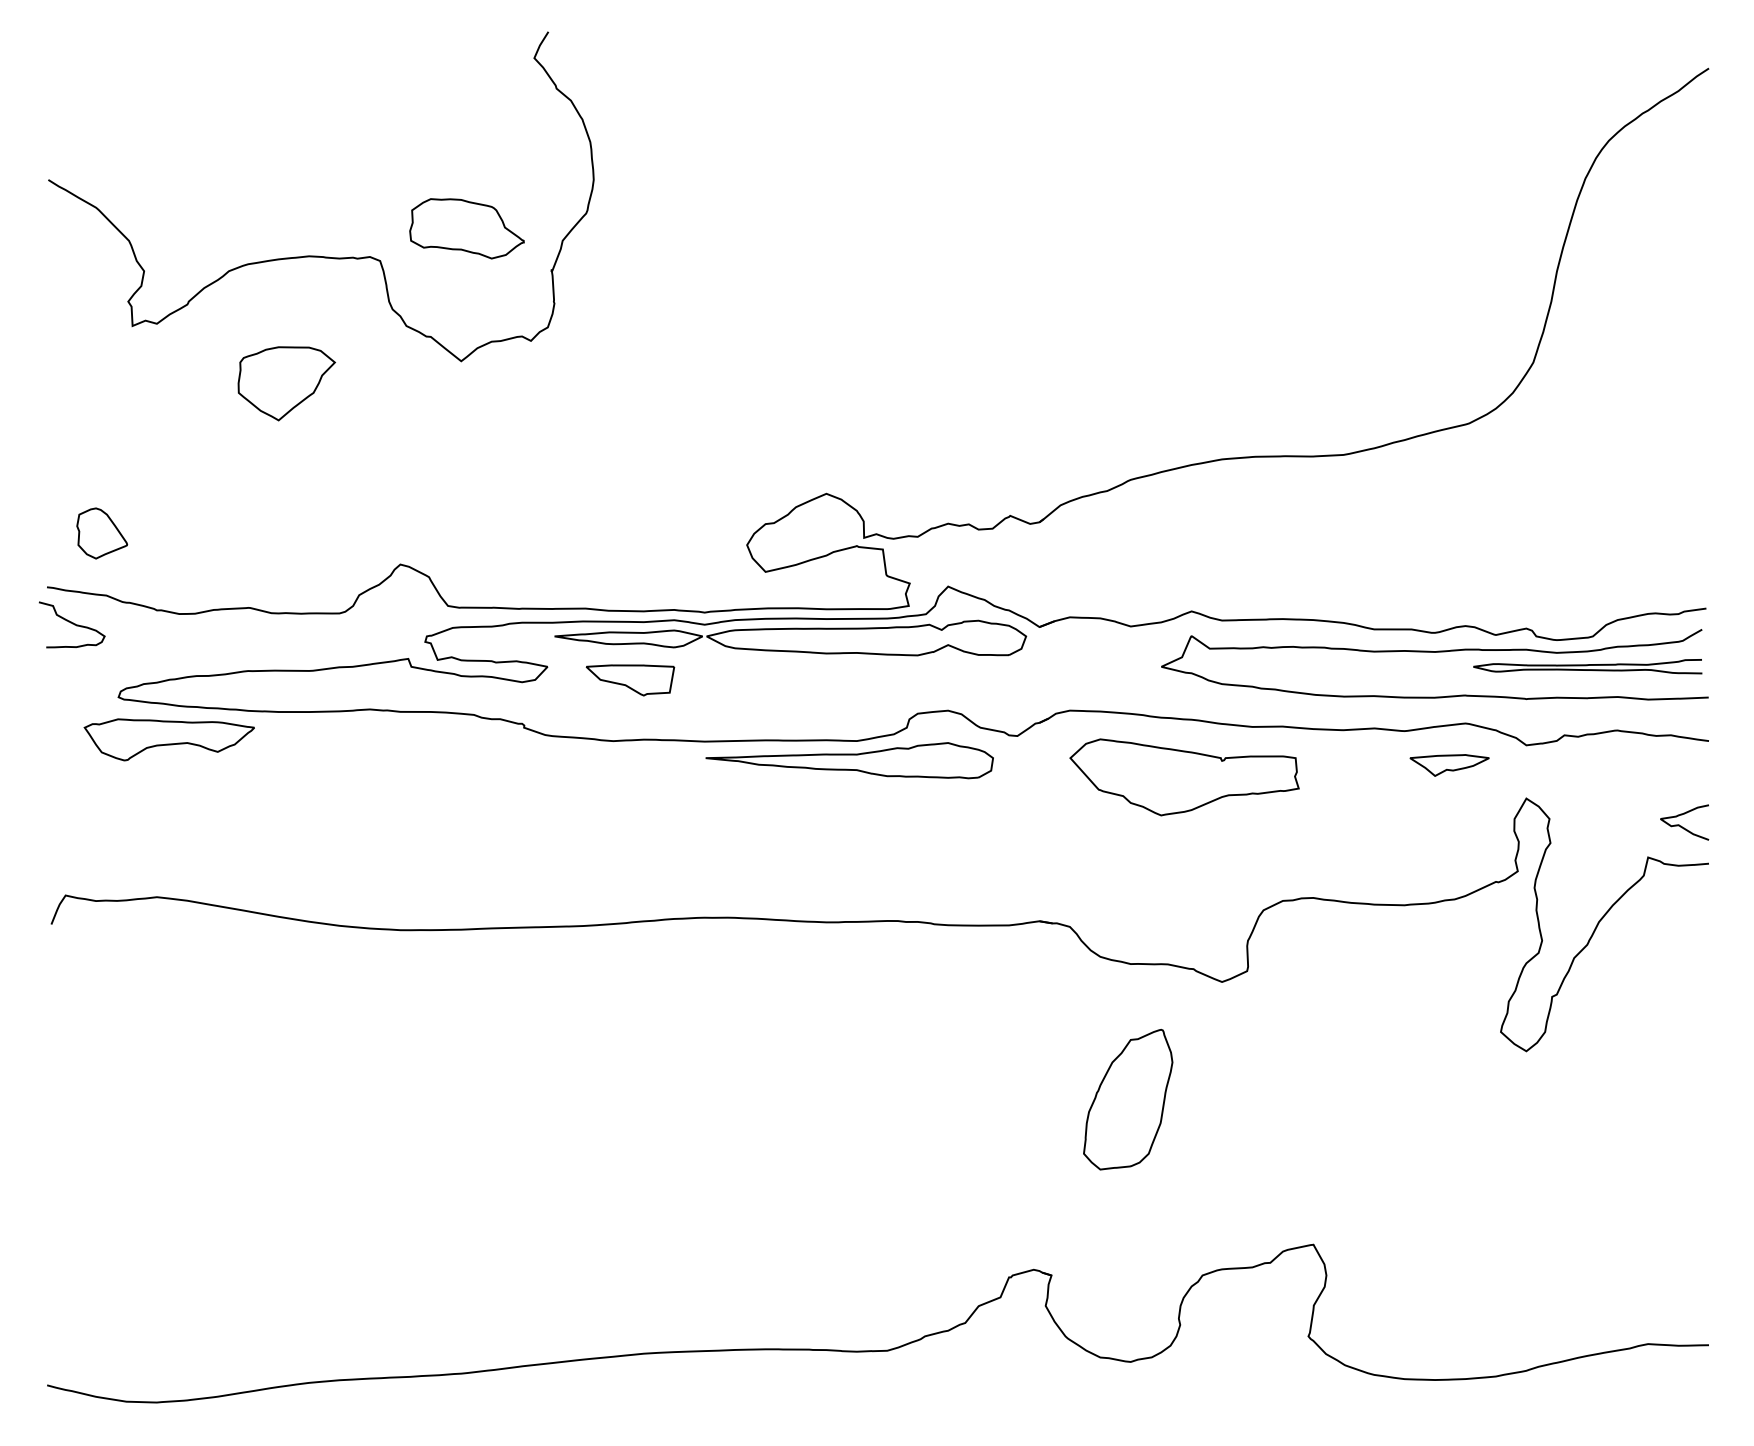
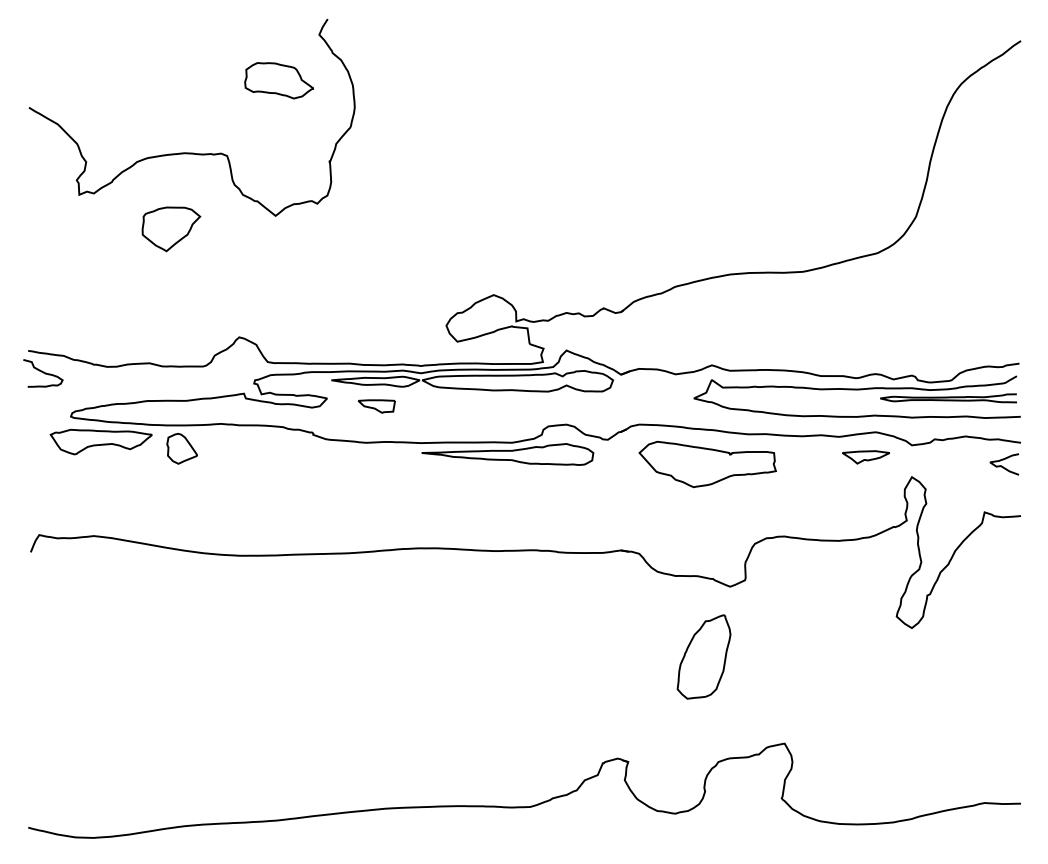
part: (466, 228) -> (278, 80), moved
part: (101, 533) -> (181, 448), moved
part: (630, 680) -> (376, 406), size x0.7
curve: (1681, 824) -> (1002, 465), moved
part: (1127, 1098) -> (703, 656), moved

